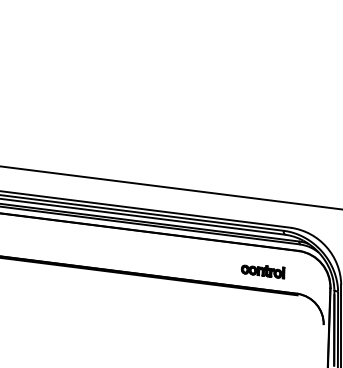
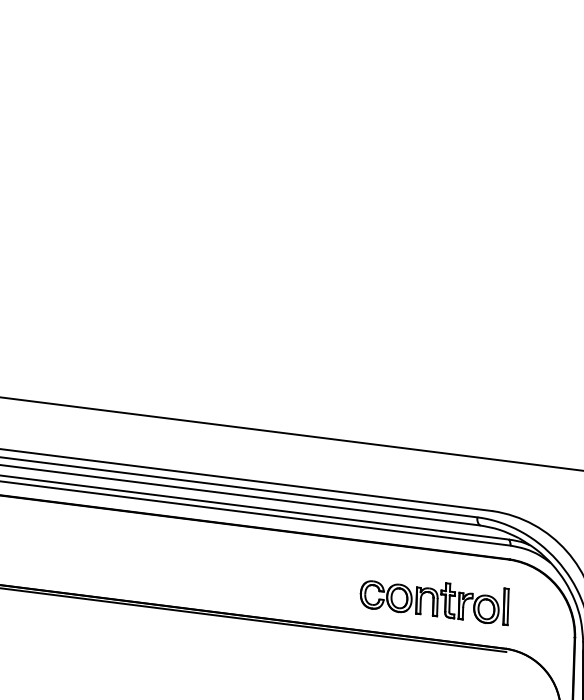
part: (262, 271) -> (433, 602), size x1.67

